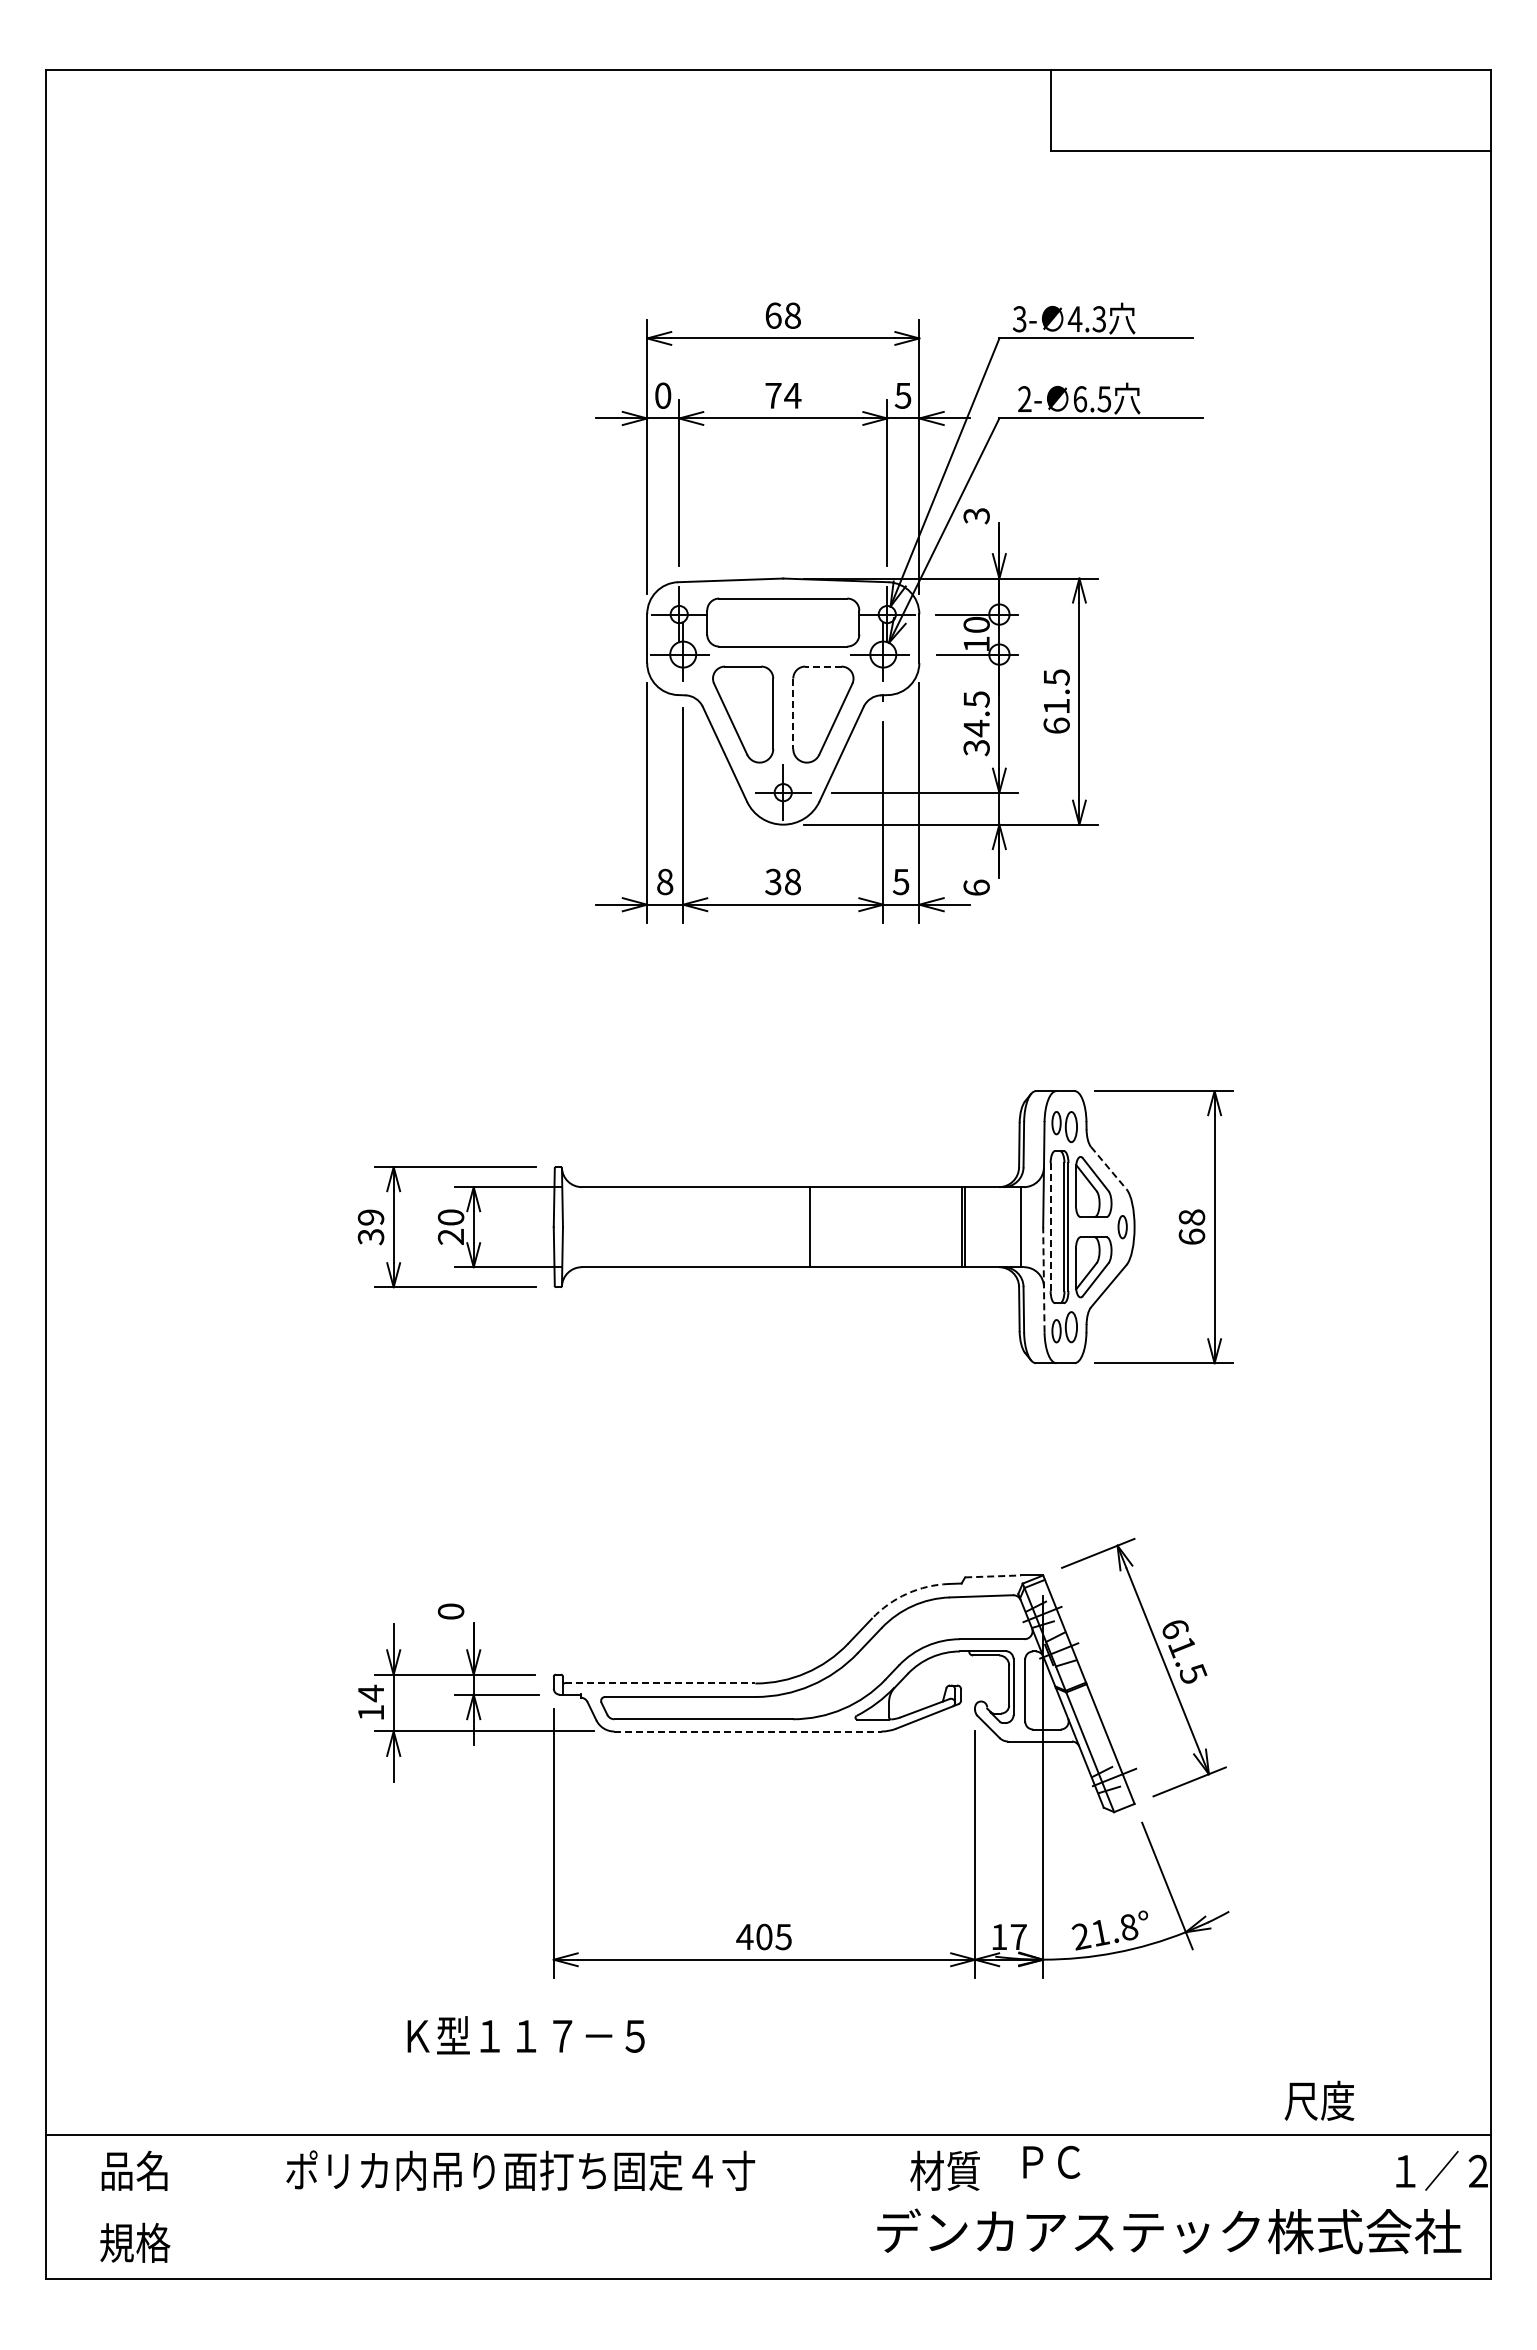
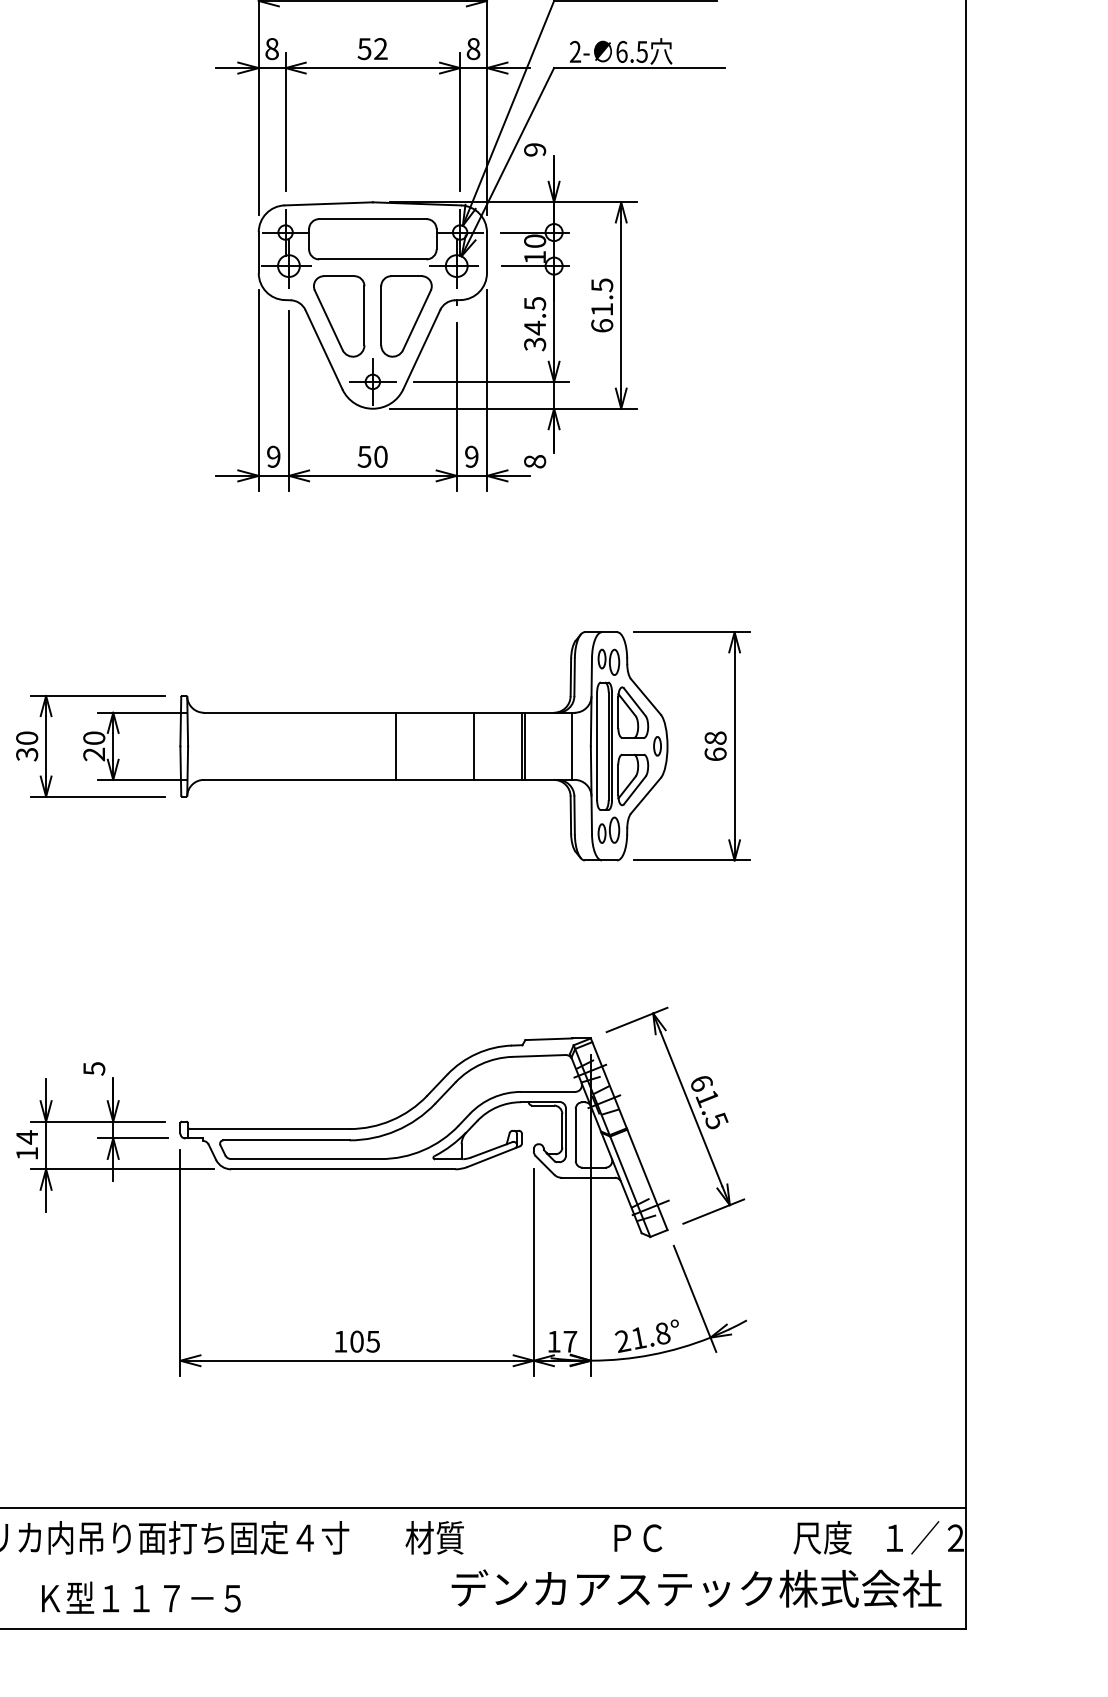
text: (663, 395) -> (272, 48), 0 -> 8
text: (783, 395) -> (373, 48), 74 -> 52
text: (902, 395) -> (472, 48), 5 -> 8
text: (976, 516) -> (534, 150), 3 -> 9
line: (822, 666) -> (405, 276), dashed -> solid
line: (793, 714) -> (381, 316), dashed -> solid
text: (665, 881) -> (274, 456), 8 -> 9
text: (782, 881) -> (372, 456), 38 -> 50
text: (900, 881) -> (471, 456), 5 -> 9
text: (976, 887) -> (534, 461), 6 -> 8
line: (1108, 1168) -> (645, 697), dashed -> solid
text: (370, 1217) -> (26, 738), 39 -> 30
line: (903, 1227) -> (473, 746), added
line: (1050, 1227) -> (596, 746), dashed -> solid
line: (1043, 1279) -> (591, 790), dashed -> solid
line: (993, 1576) -> (549, 1039), dashed -> solid
arc: (907, 1593) -> (477, 1053), dashed -> solid
text: (450, 1611) -> (93, 1068), 0 -> 5
line: (660, 1683) -> (269, 1129), dashed -> solid
line: (747, 1731) -> (342, 1169), dashed -> solid
text: (744, 1936) -> (340, 1341), 405 -> 105
text: (525, 2035) -> (140, 1597), moved
text: (1319, 2100) -> (822, 1537), moved
text: (1051, 2161) -> (638, 1537), moved
text: (944, 2170) -> (434, 1537), moved

